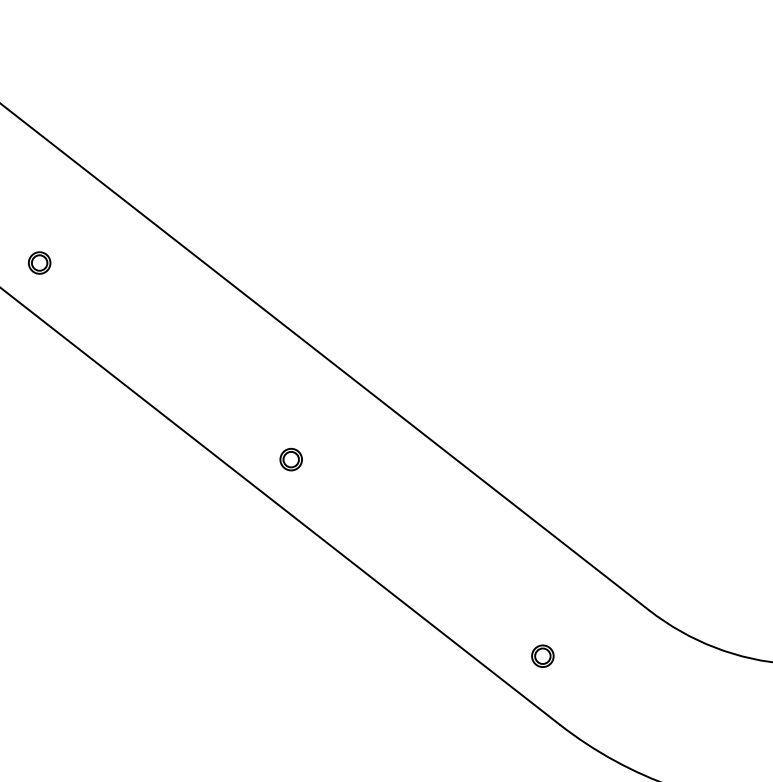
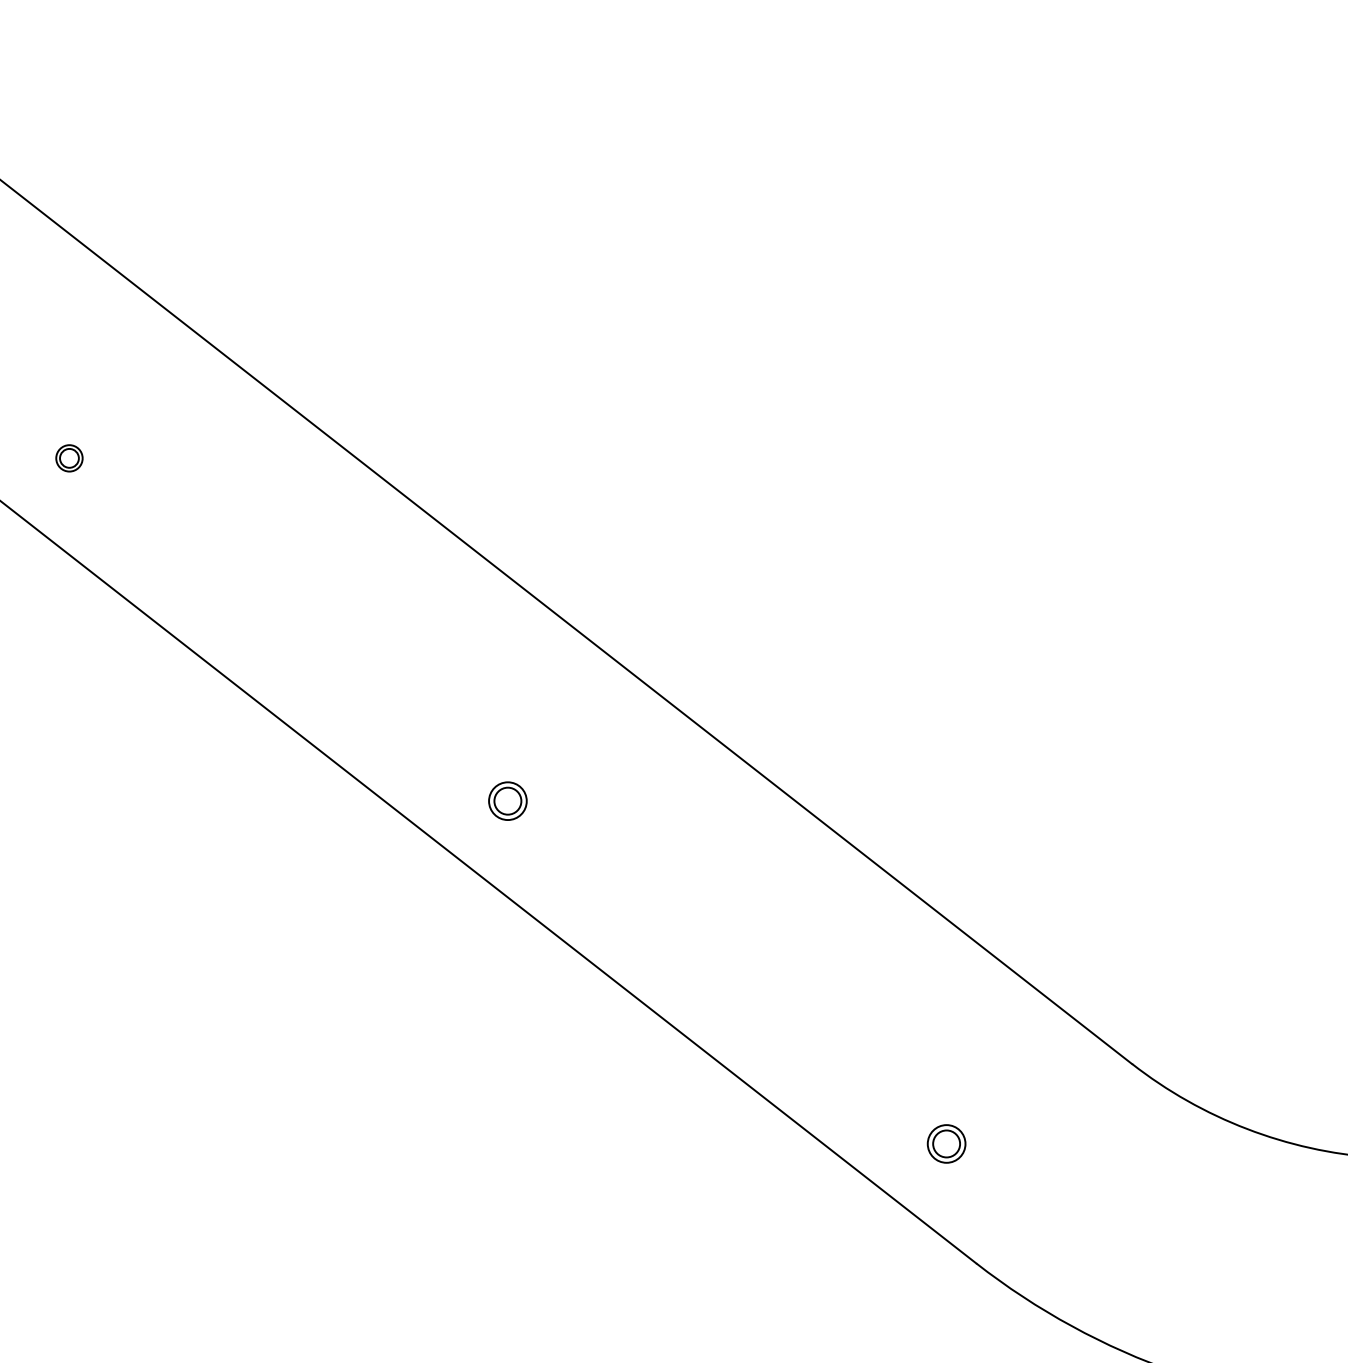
part: (39, 262) -> (69, 457), size x0.7

